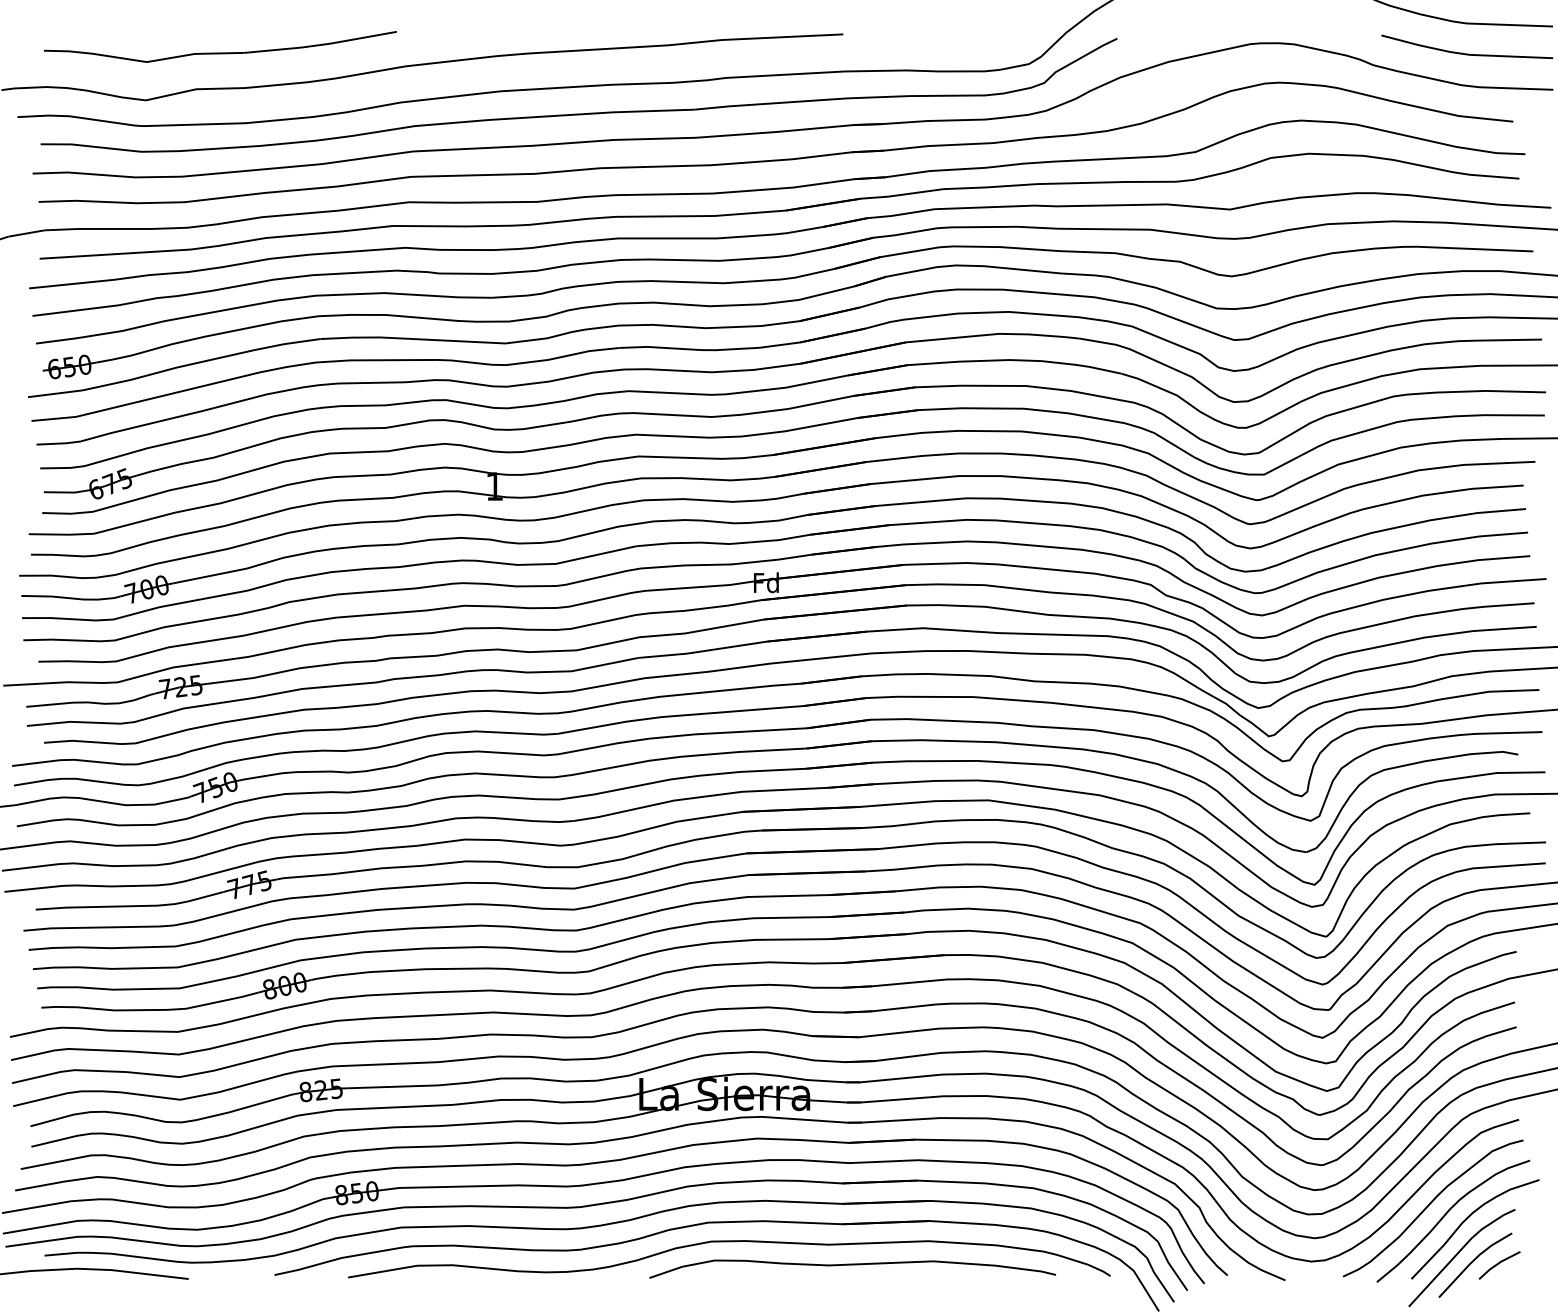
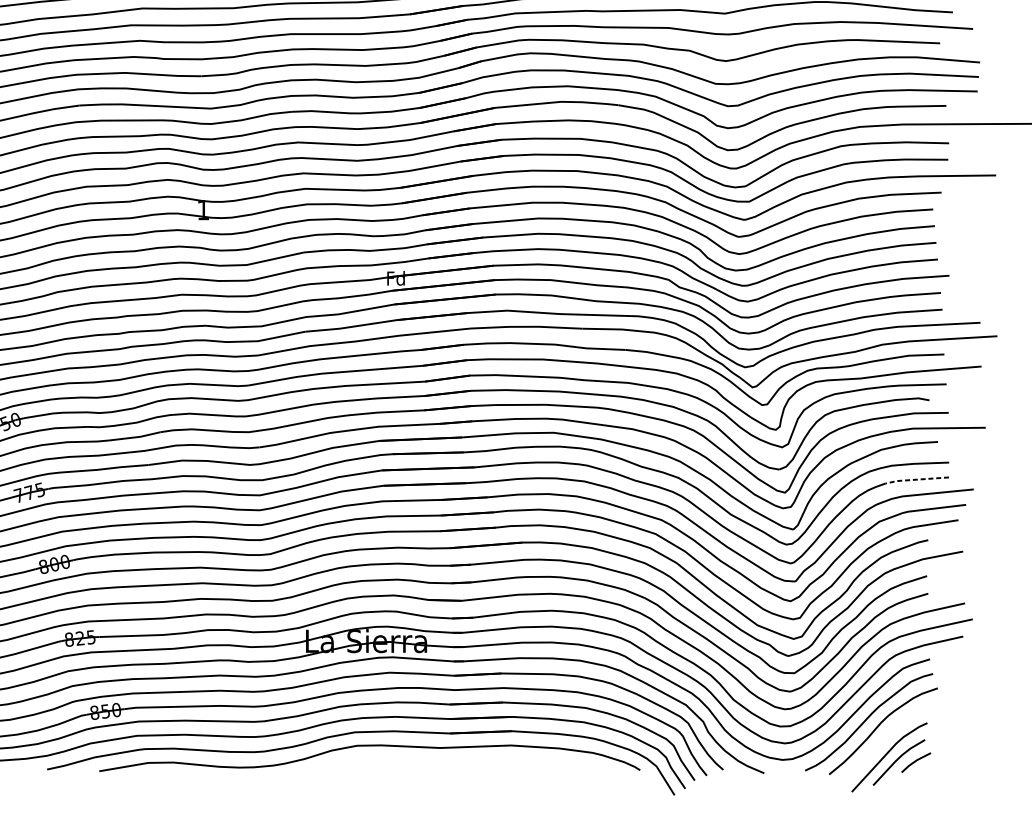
line: (1499, 866) -> (916, 479), solid -> dashed
curve: (1466, 1220) -> (892, 730), removed
curve: (852, 1265) -> (457, 762), removed

